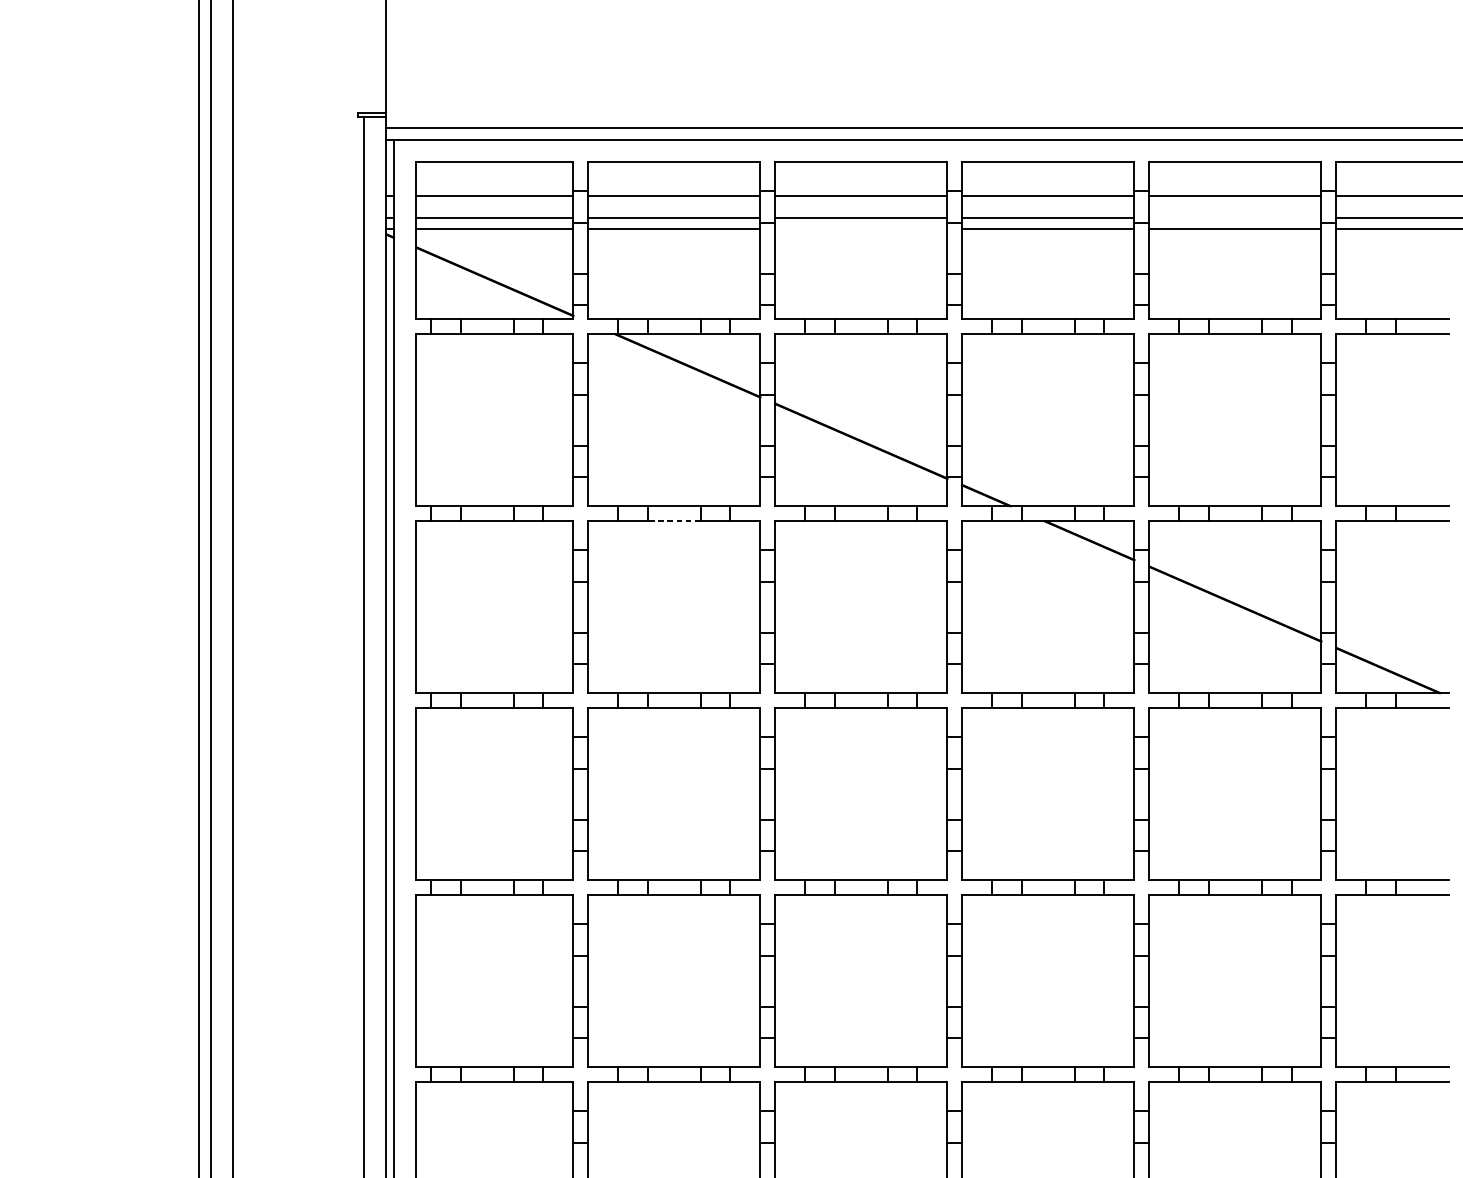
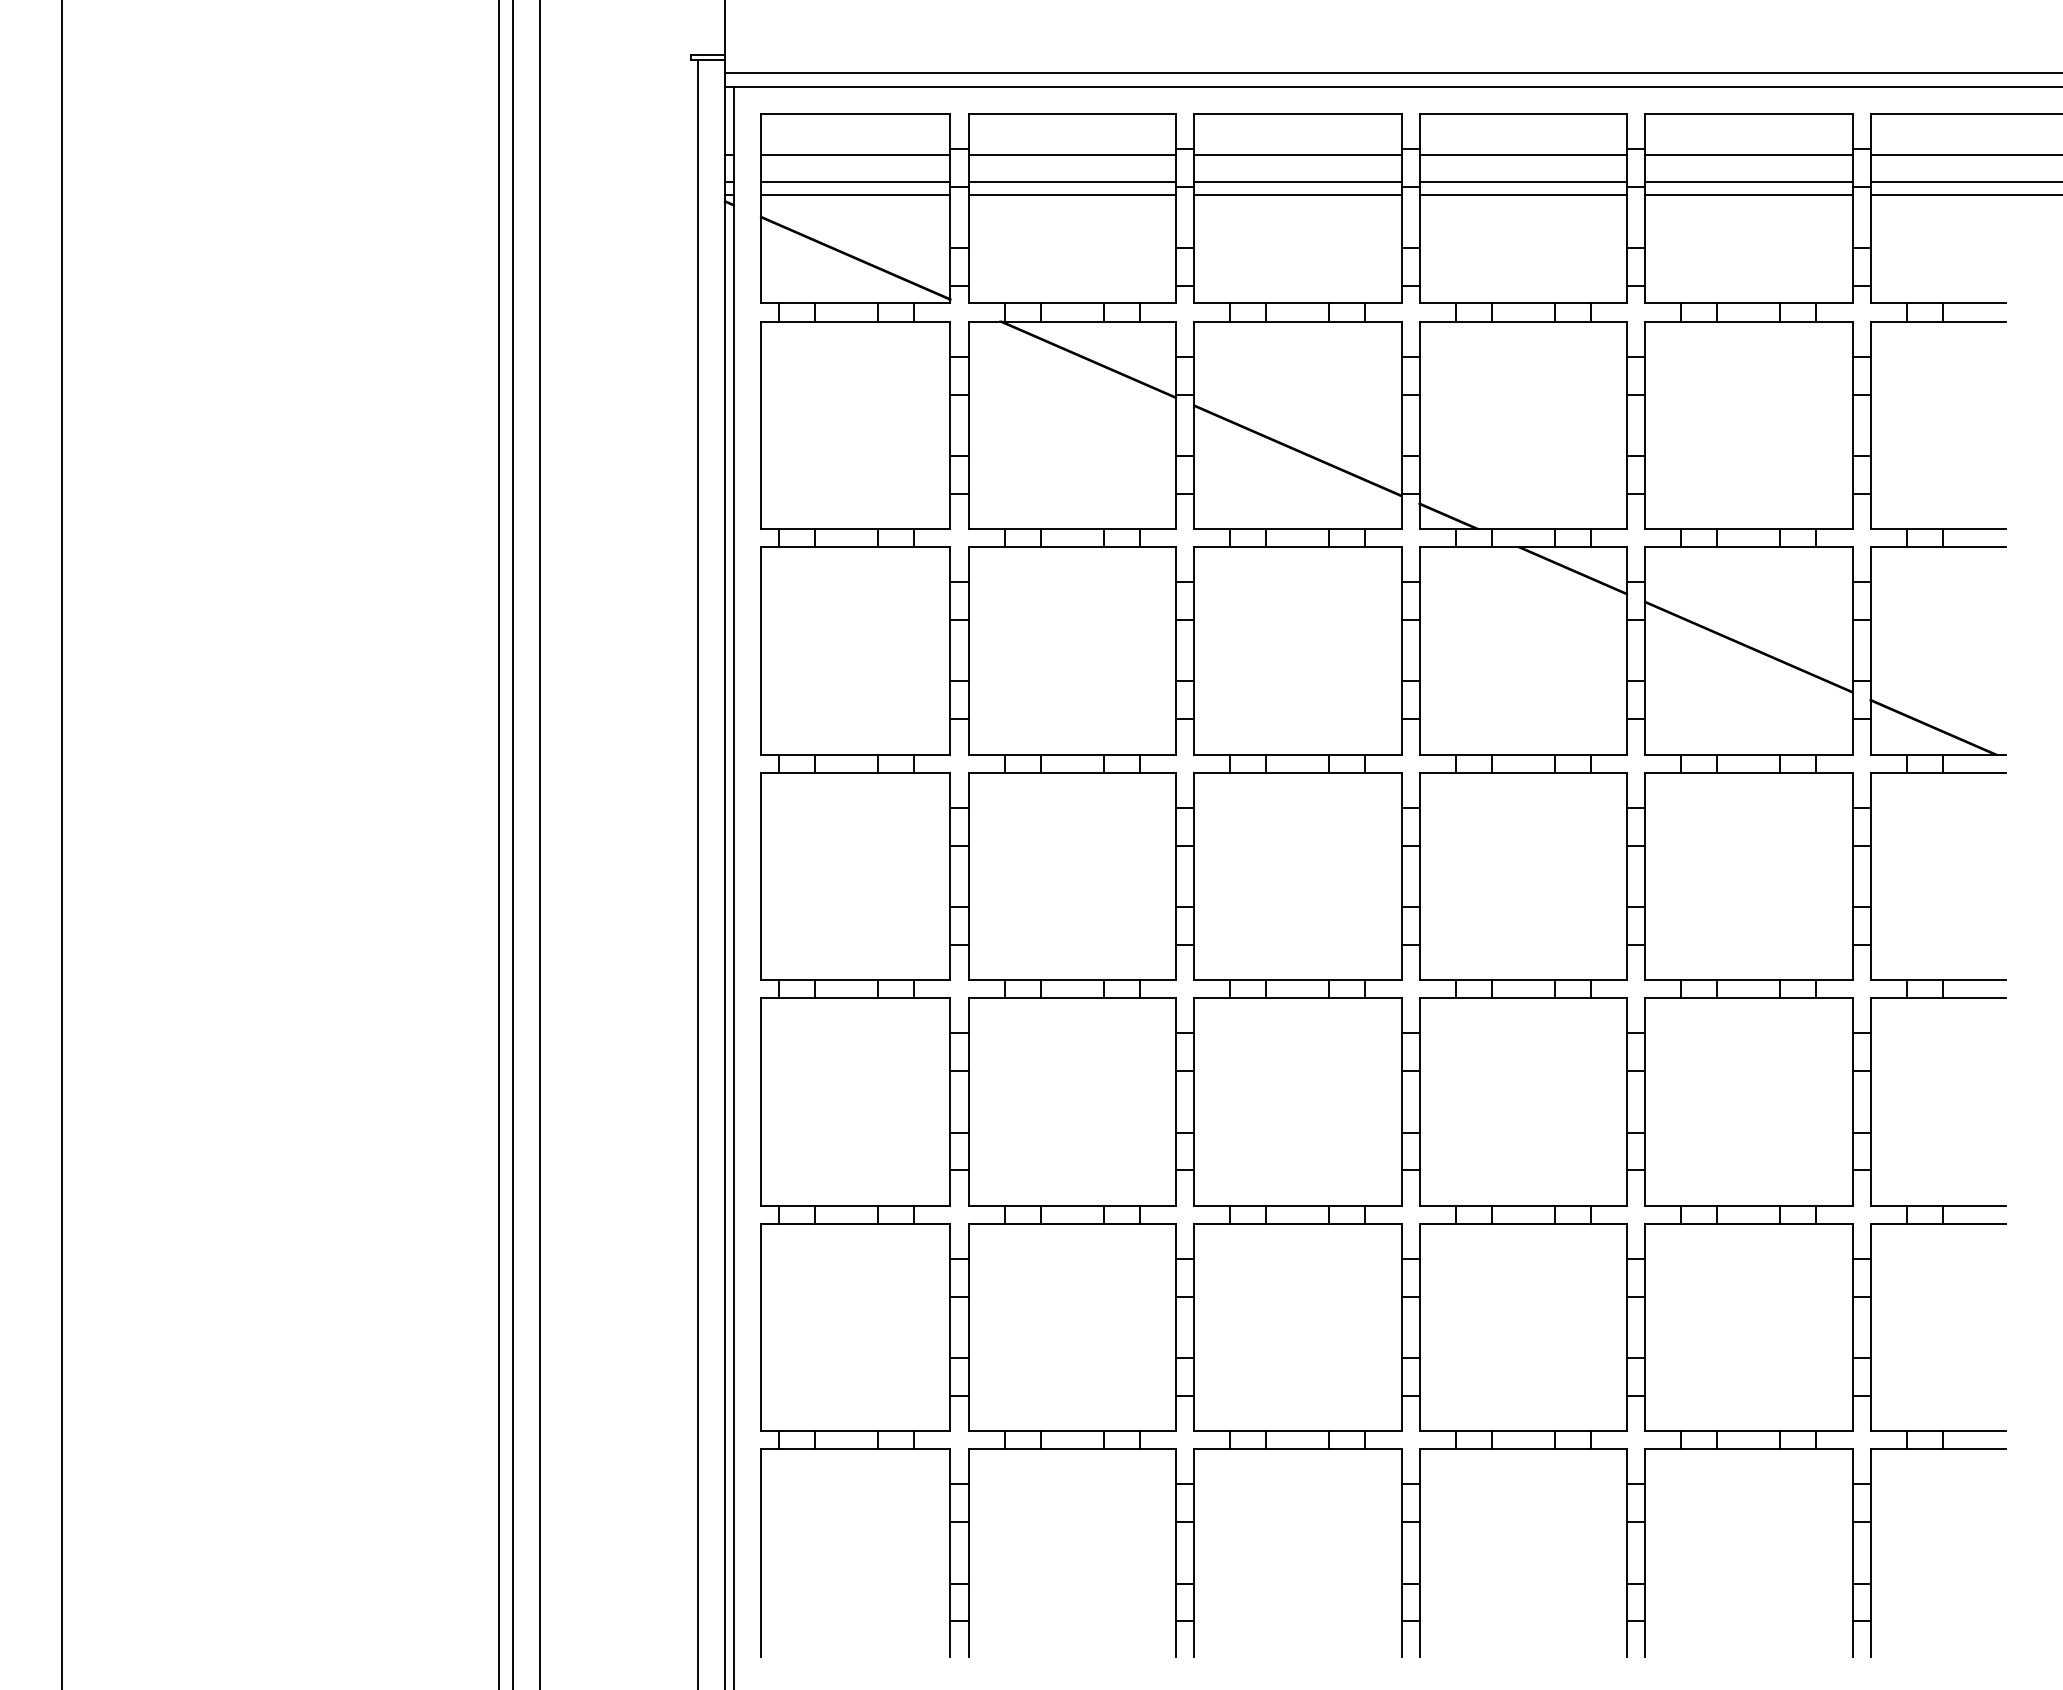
line: (1235, 218) -> (1748, 181), added
line: (861, 228) -> (1297, 194), added
line: (674, 521) -> (1072, 547), dashed -> solid

